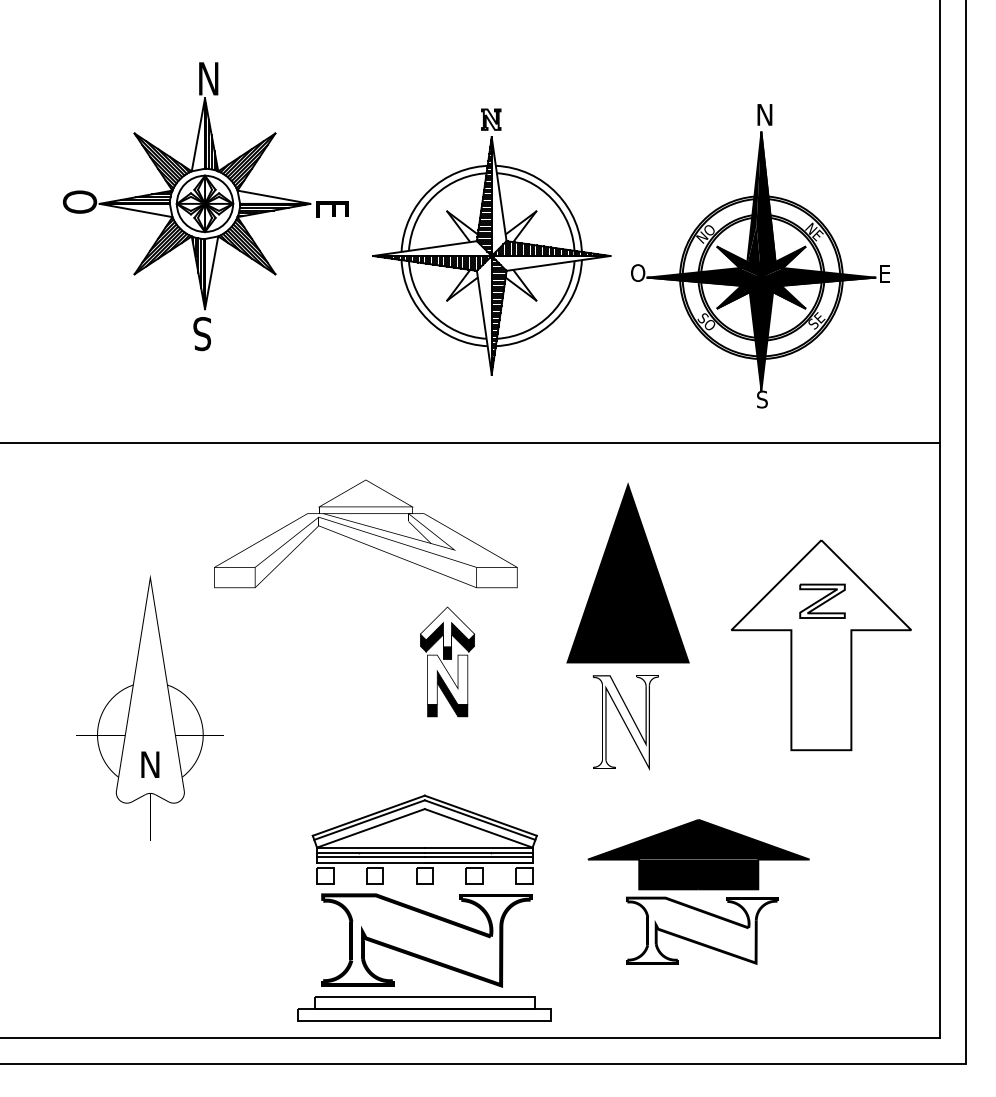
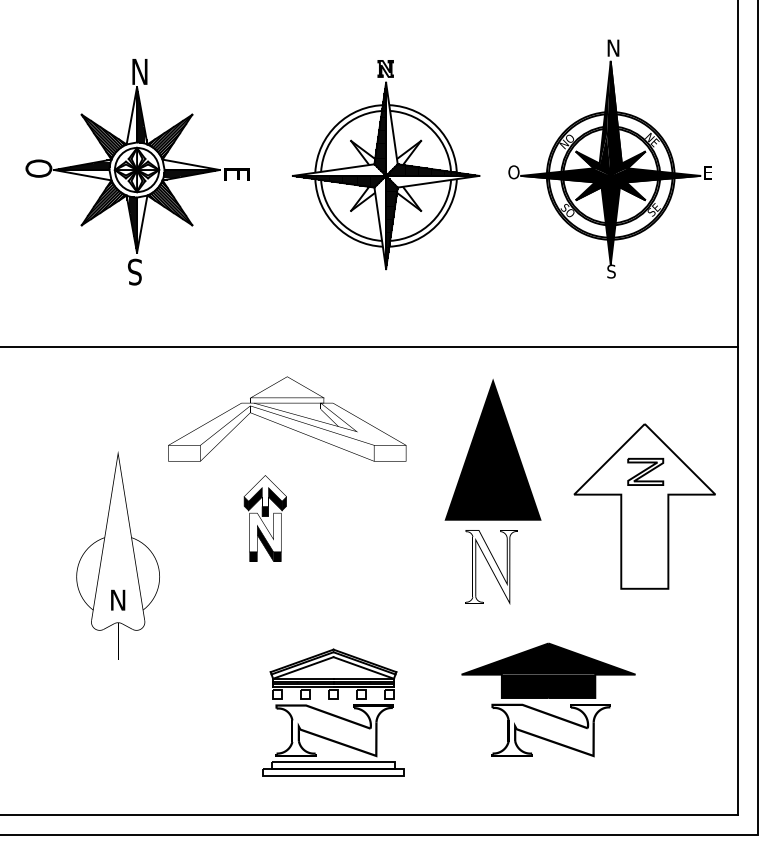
part: (205, 207) -> (137, 172), moved
part: (492, 242) -> (386, 165), moved
part: (759, 255) -> (609, 158), moved
part: (446, 661) -> (264, 518), moved
part: (424, 907) -> (333, 712), size x0.71

